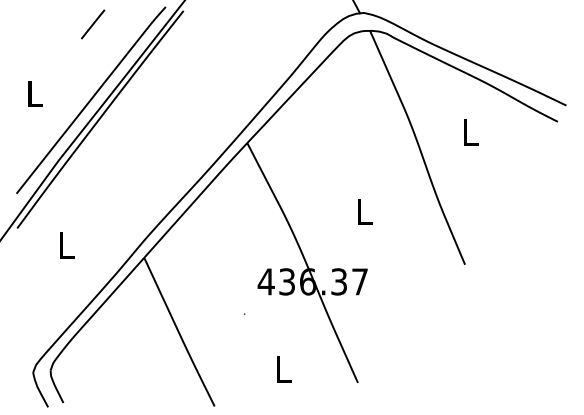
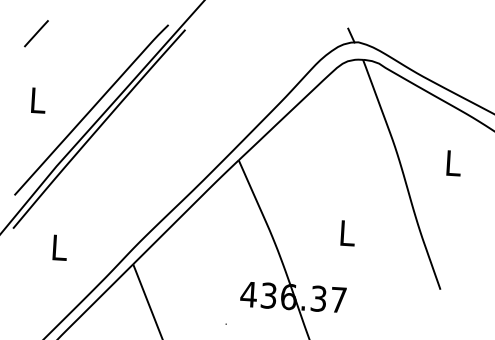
line: (93, 24) -> (36, 33), moved

